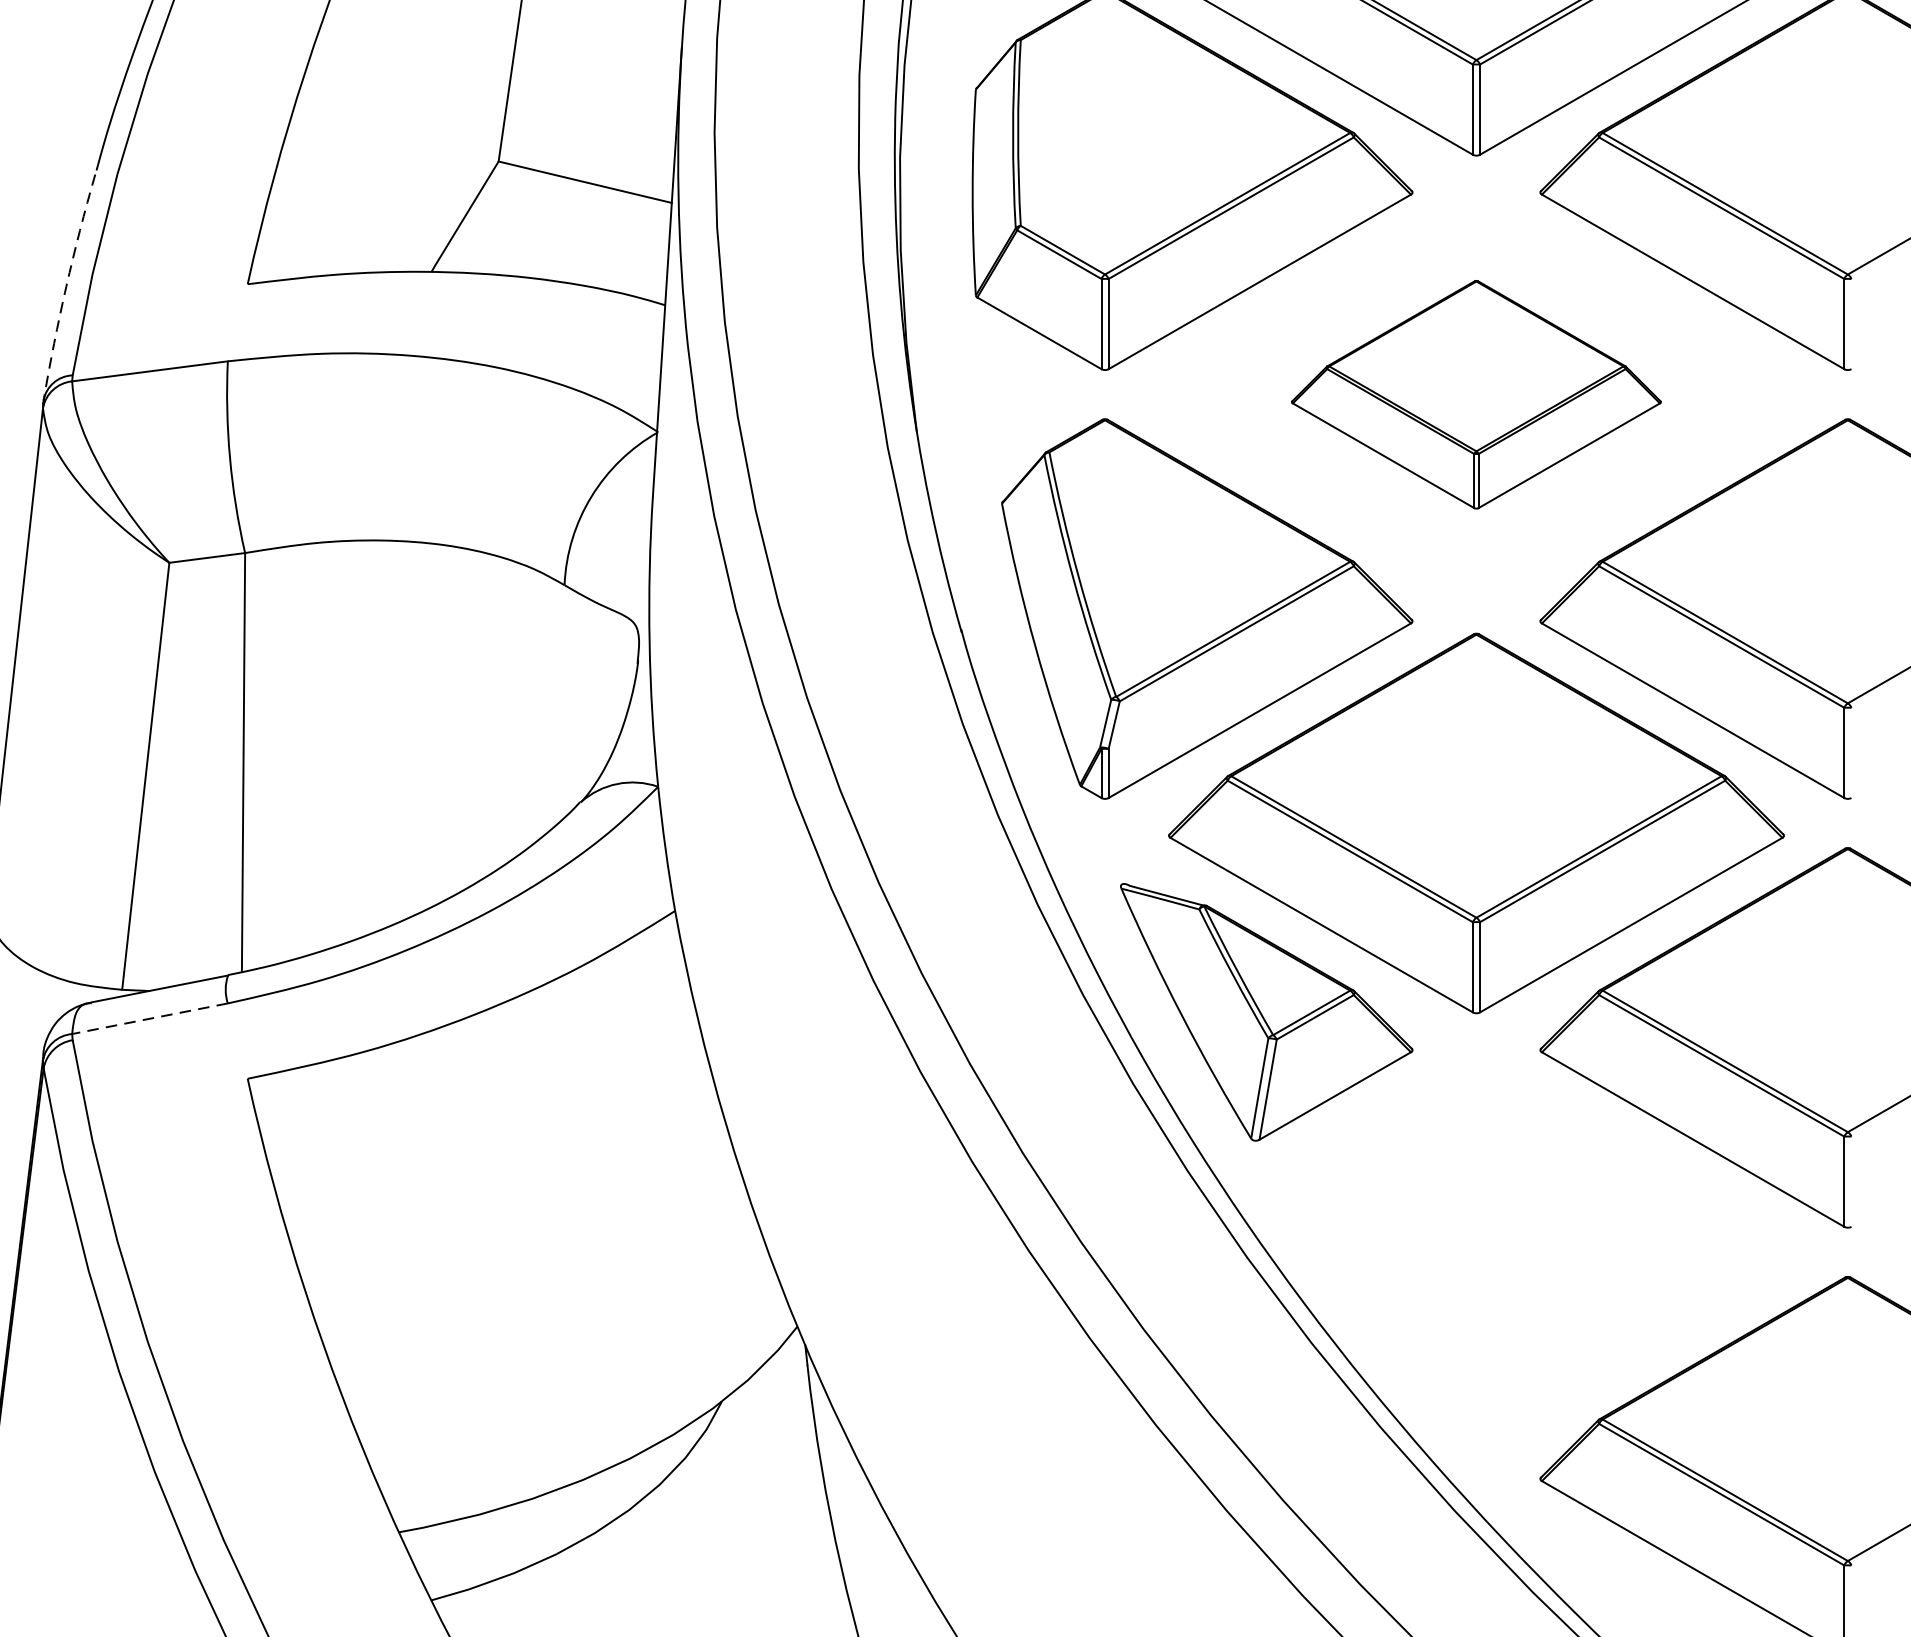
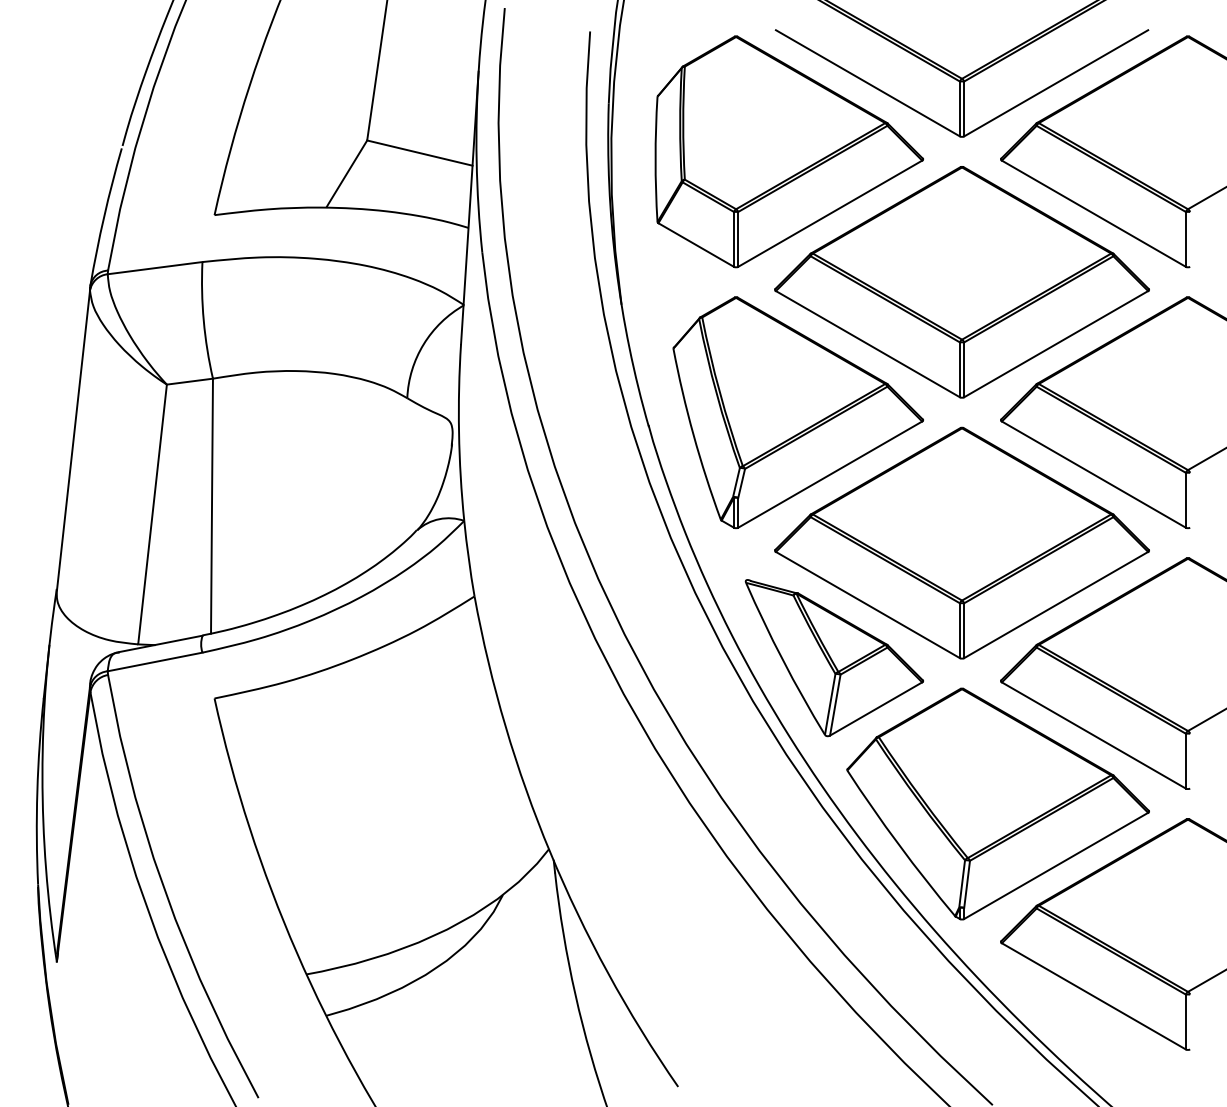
arc: (66, 286) -> (104, 216), dashed -> solid
part: (1475, 394) -> (961, 282), size x1.67
line: (149, 1019) -> (154, 662), dashed -> solid
part: (1534, 1251) -> (997, 803), added

